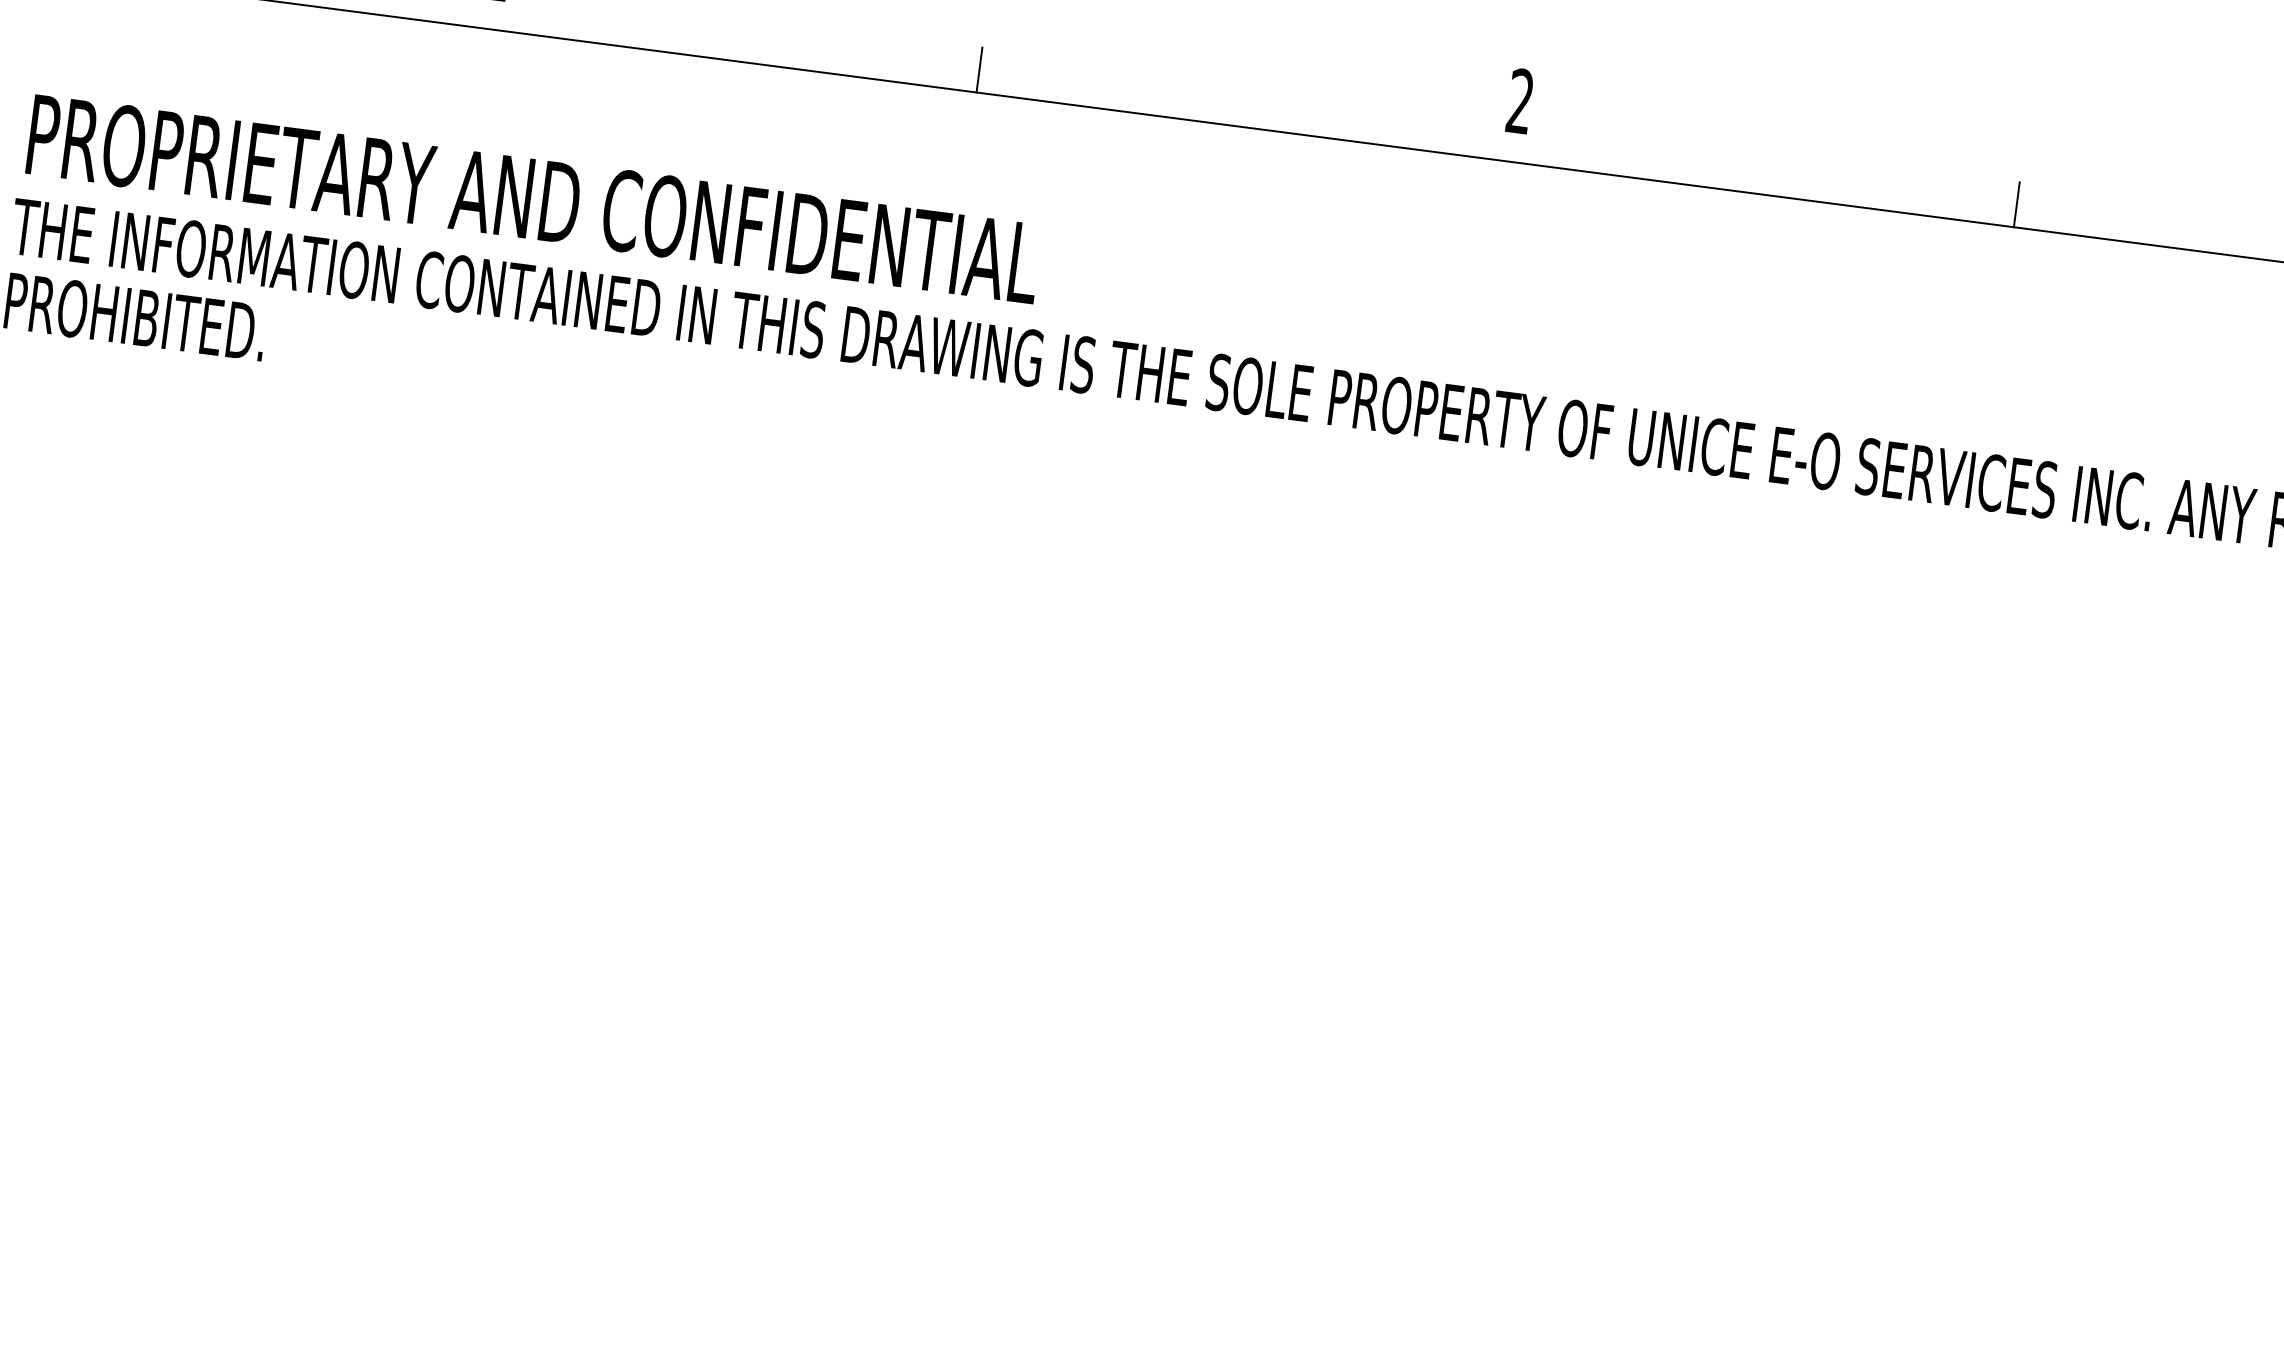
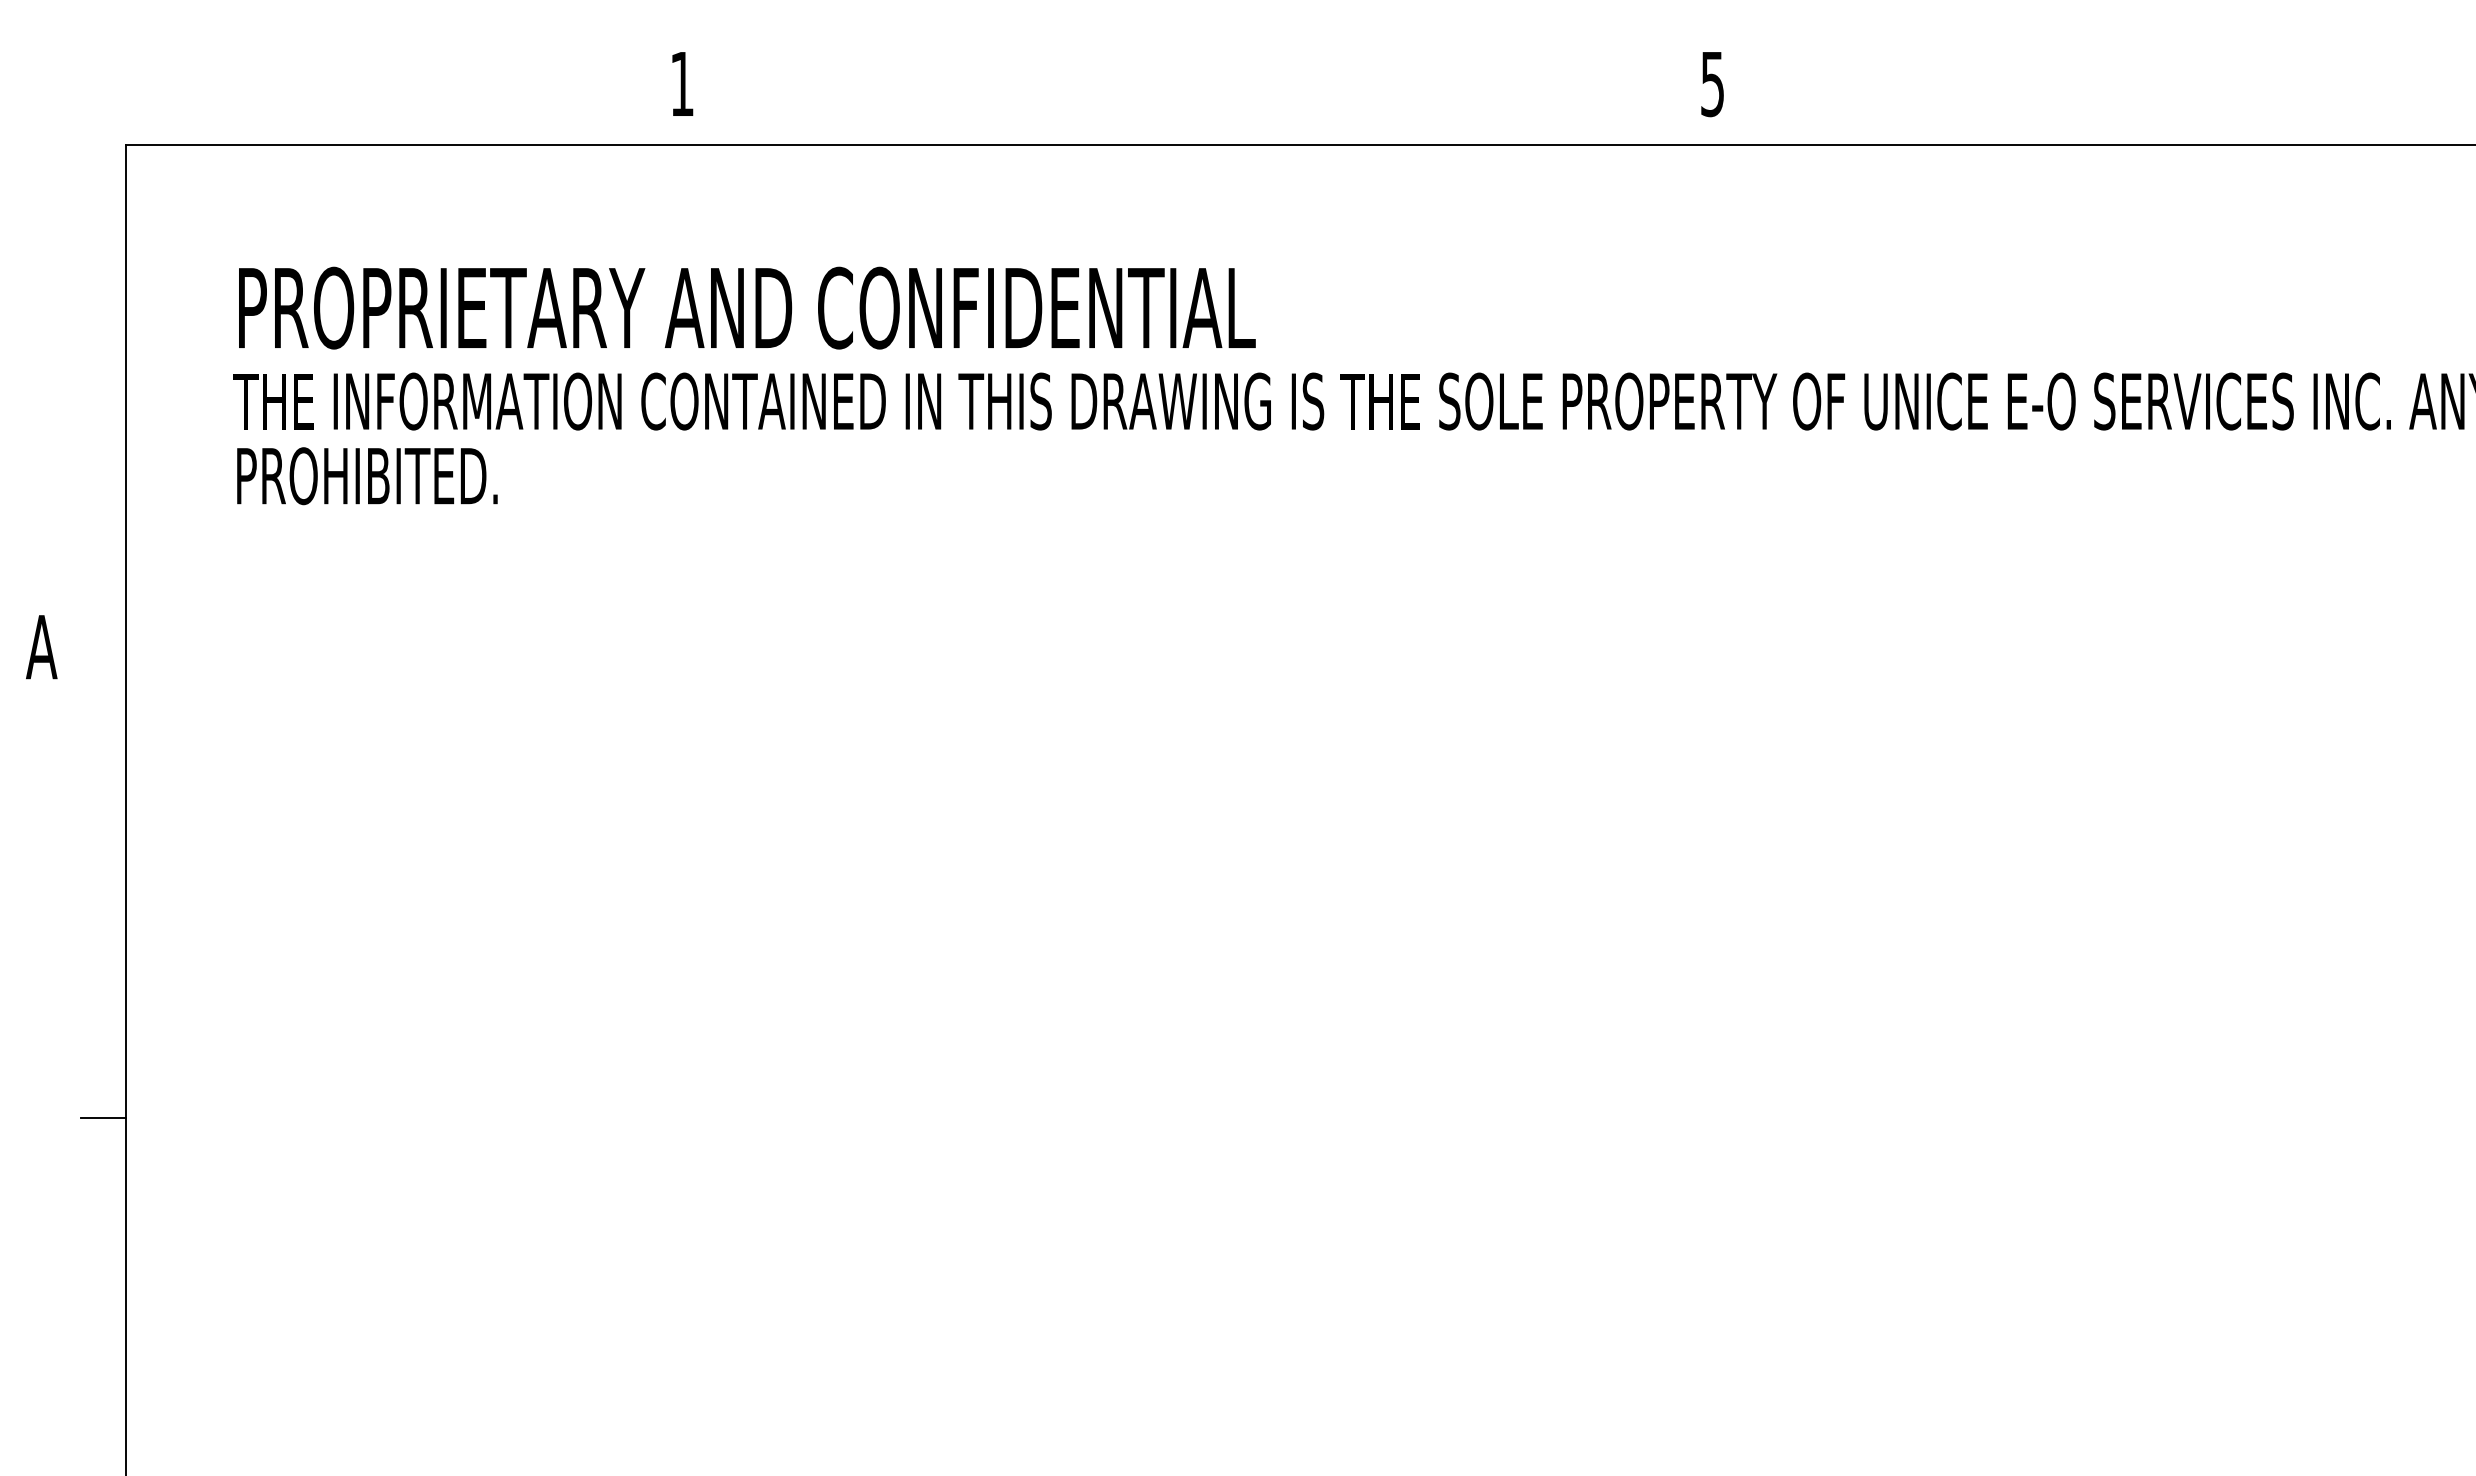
line: (979, 70) -> (1172, 122), removed
text: (1520, 101) -> (1712, 84), 2 -> 5
line: (2017, 204) -> (2218, 122), removed

